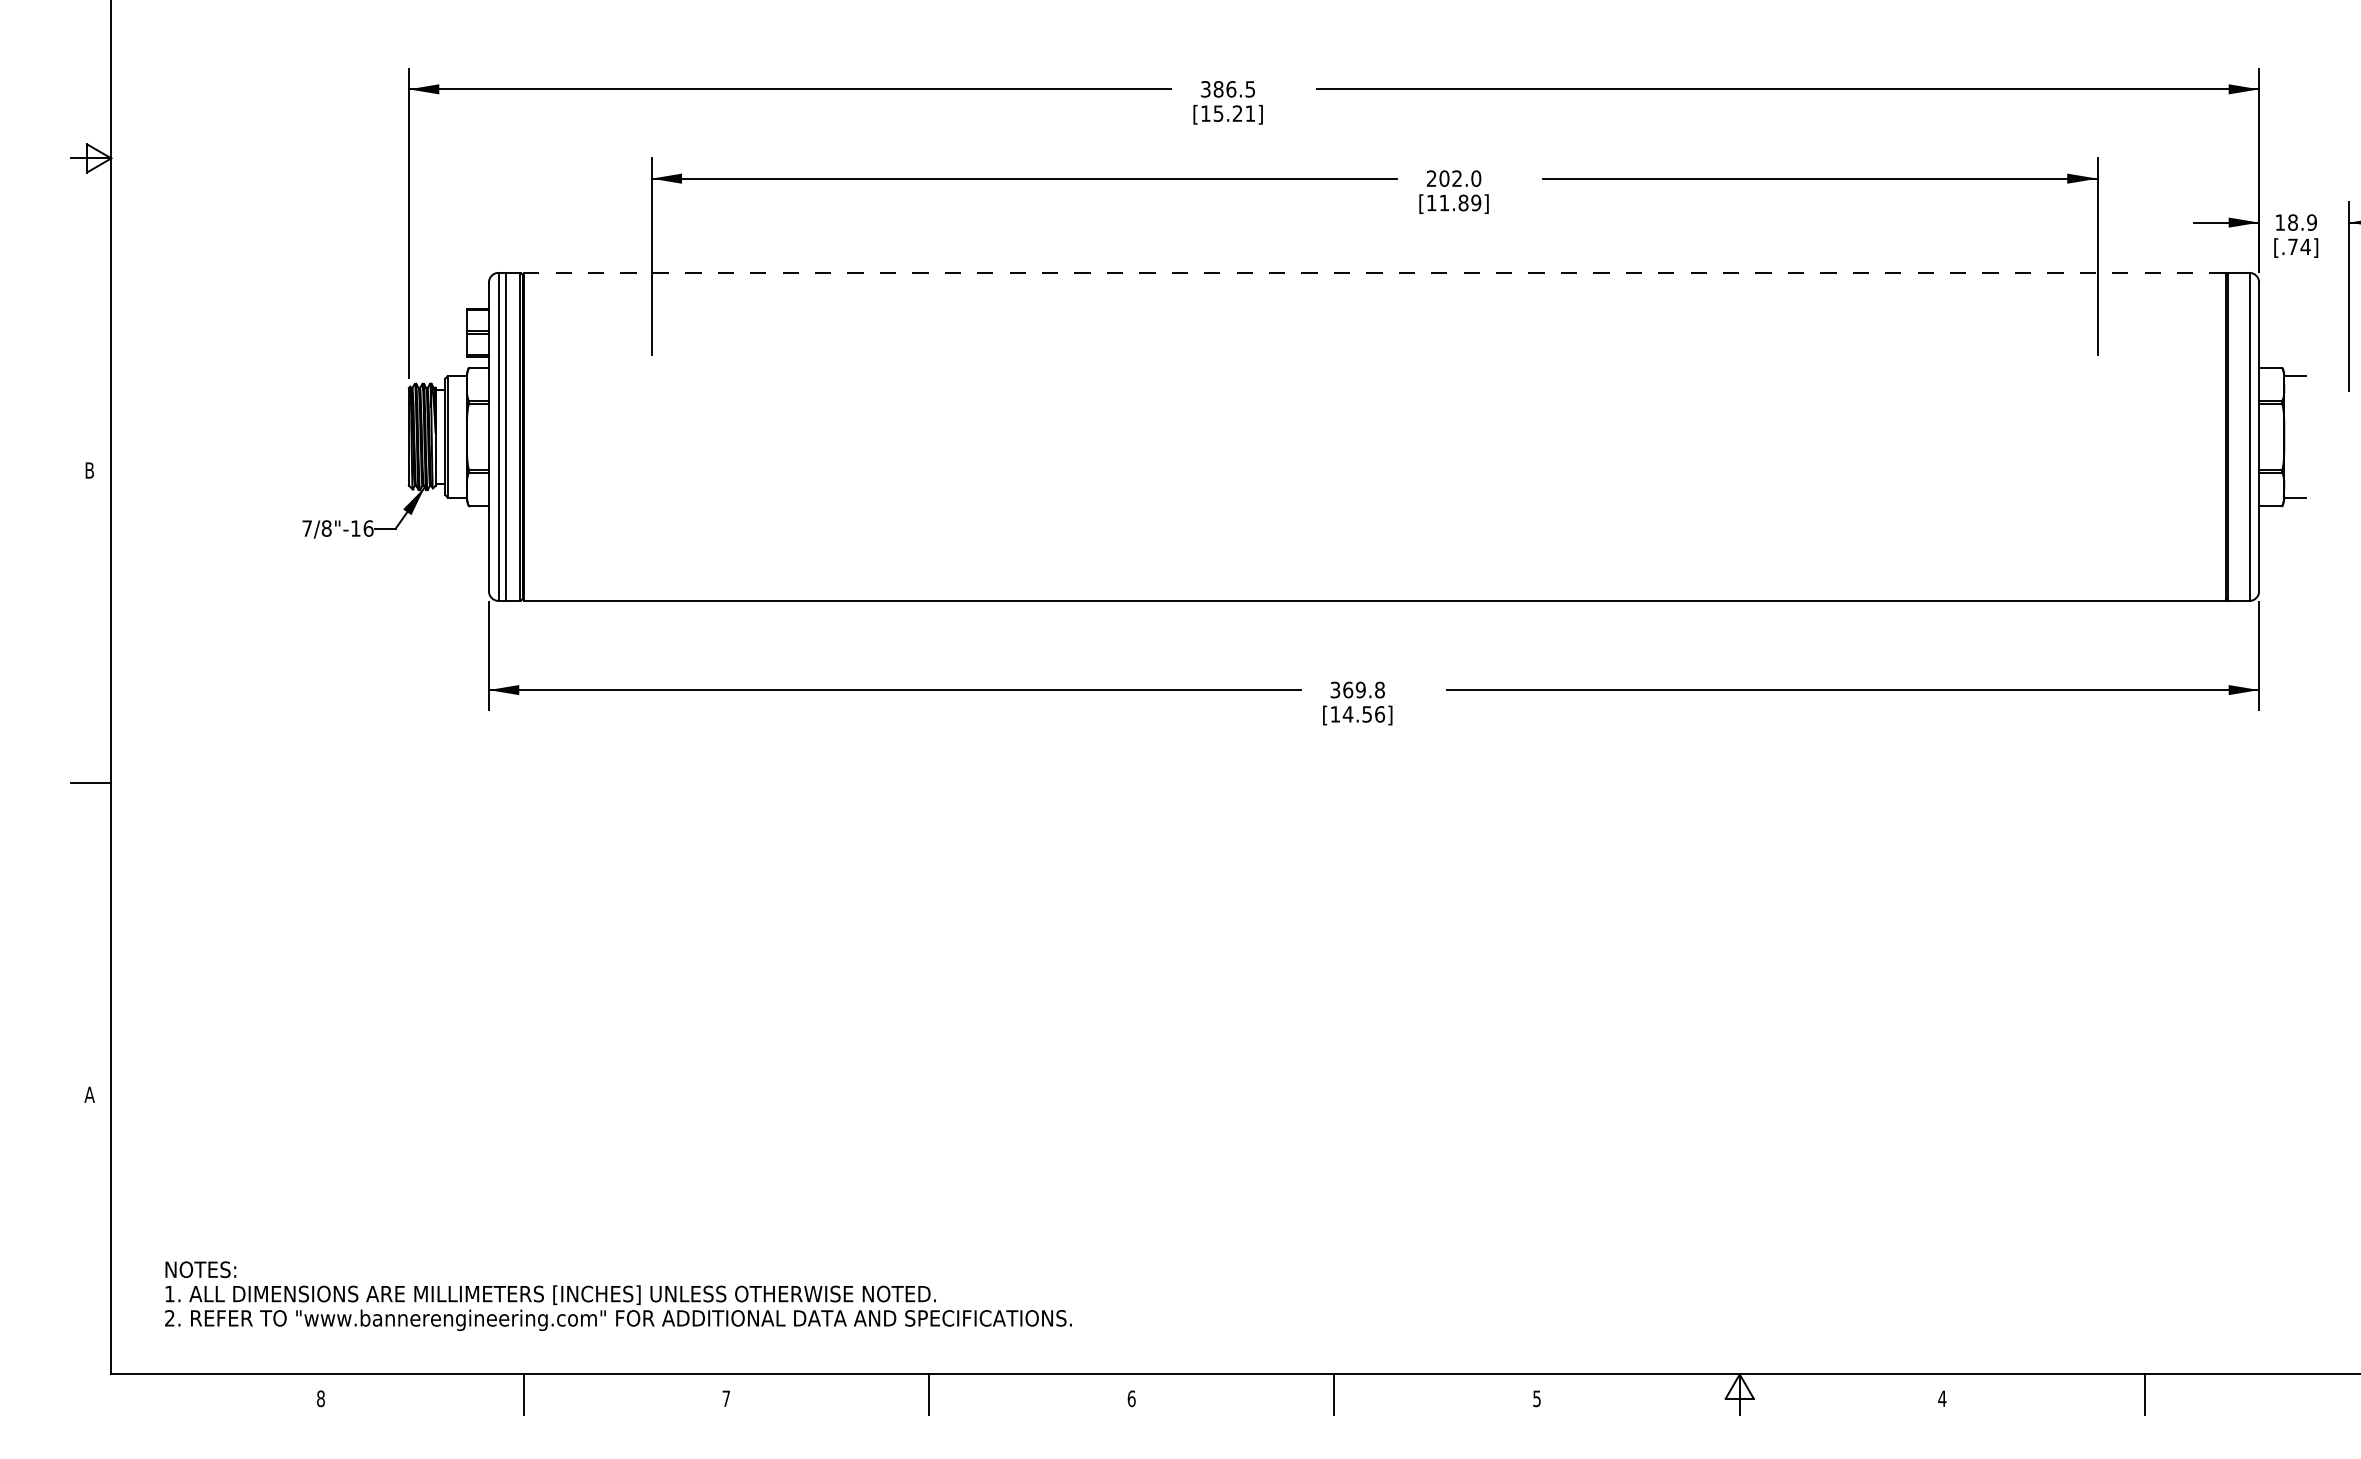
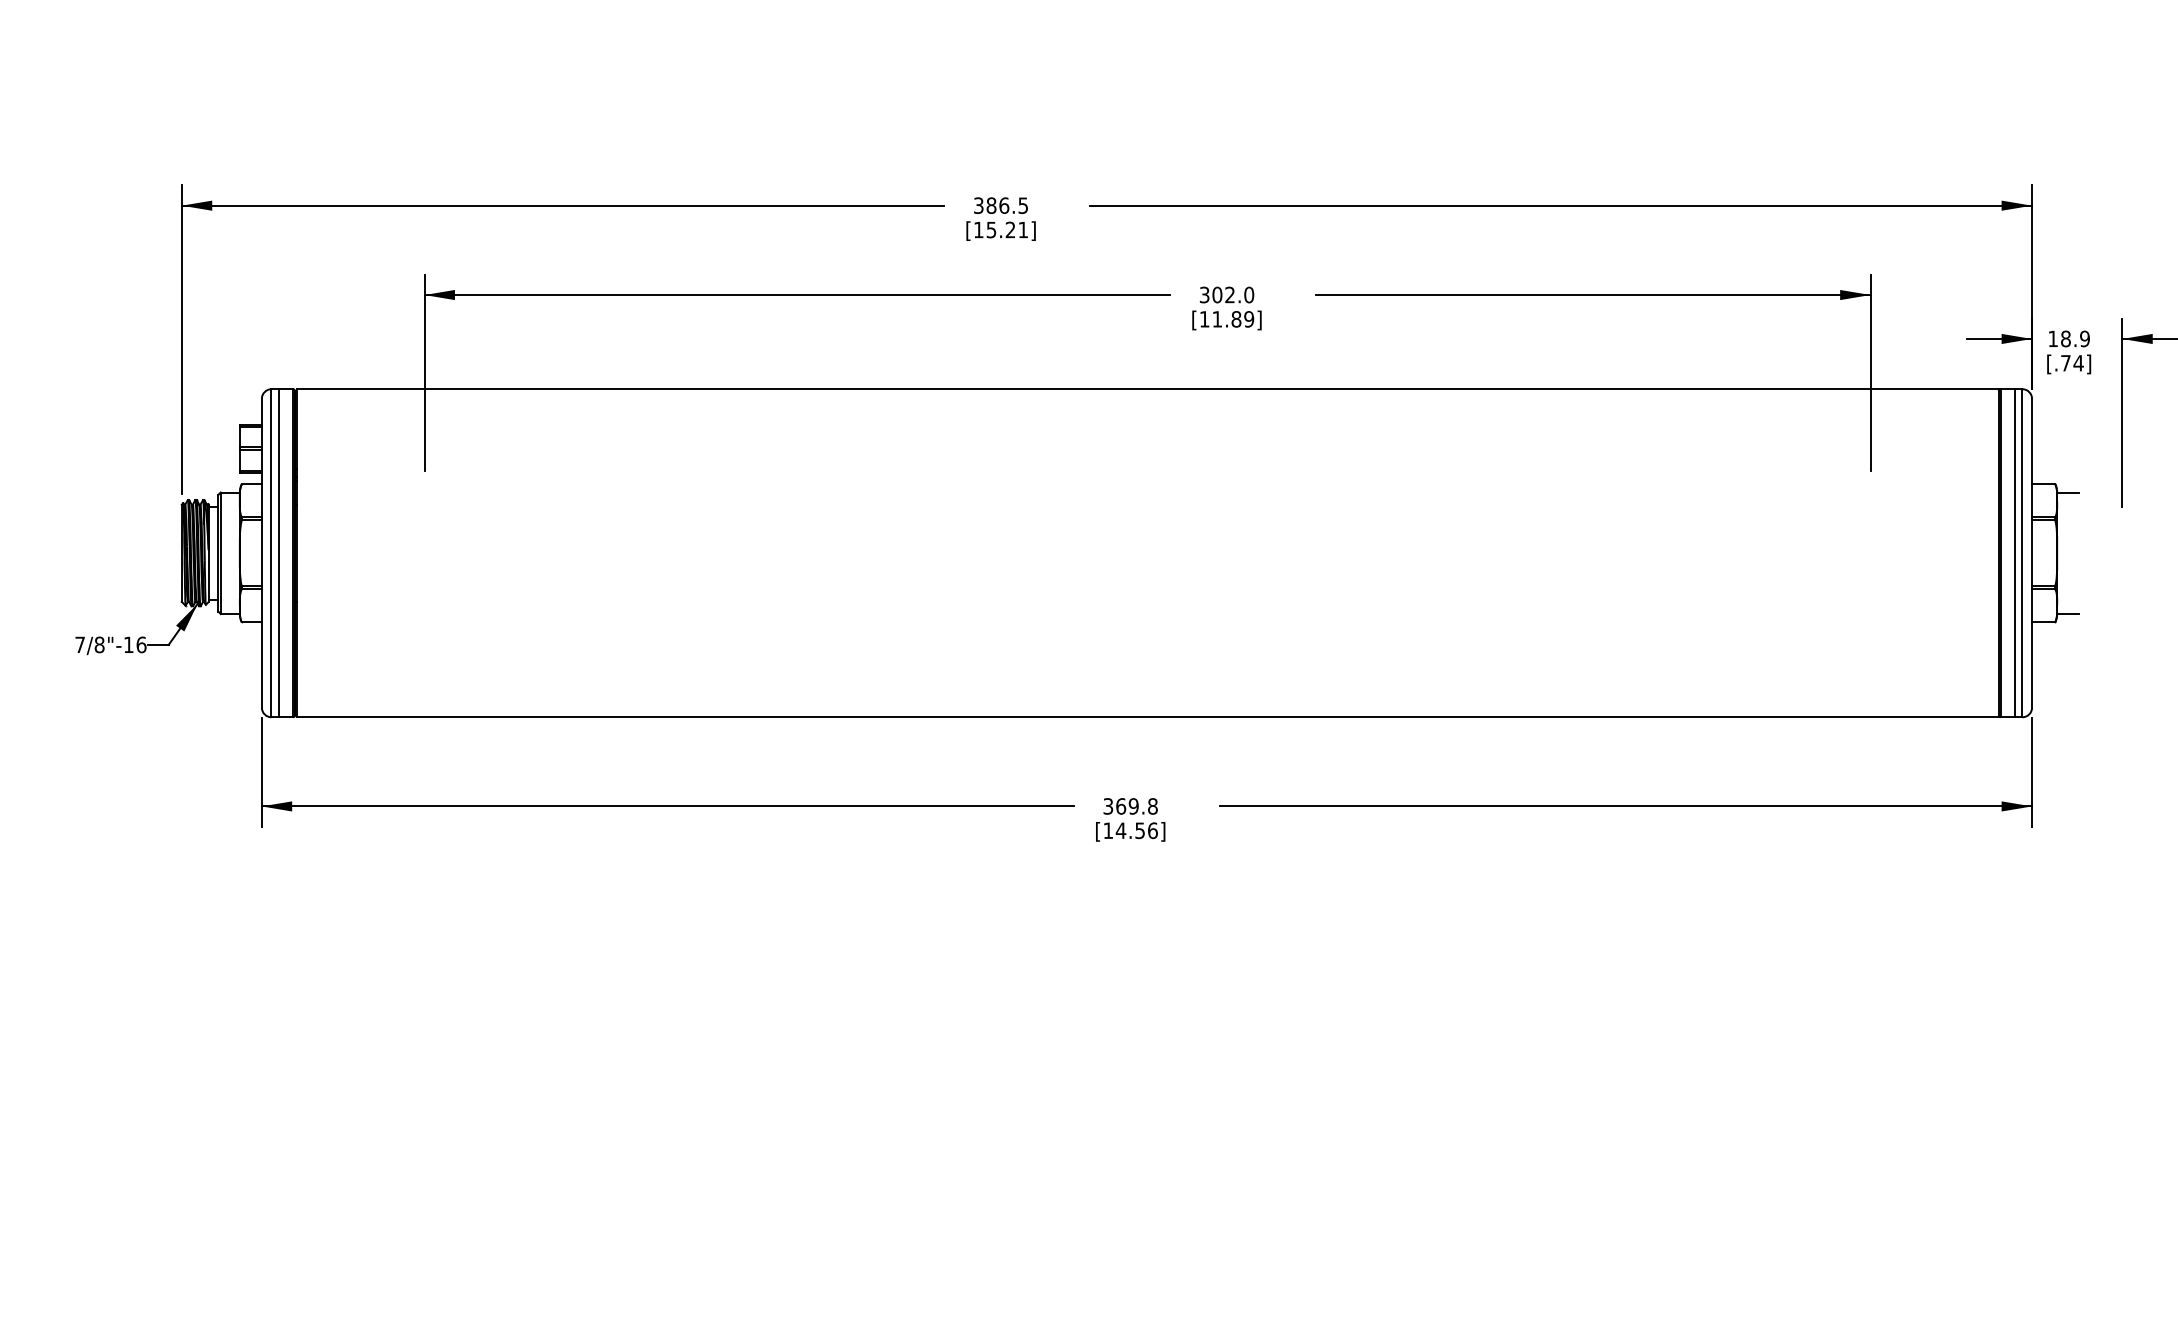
text: (1431, 178) -> (1204, 294), 202.0 -> 302.0
line: (1374, 272) -> (1147, 388), dashed -> solid
line: (2242, 436) -> (2015, 552), added

